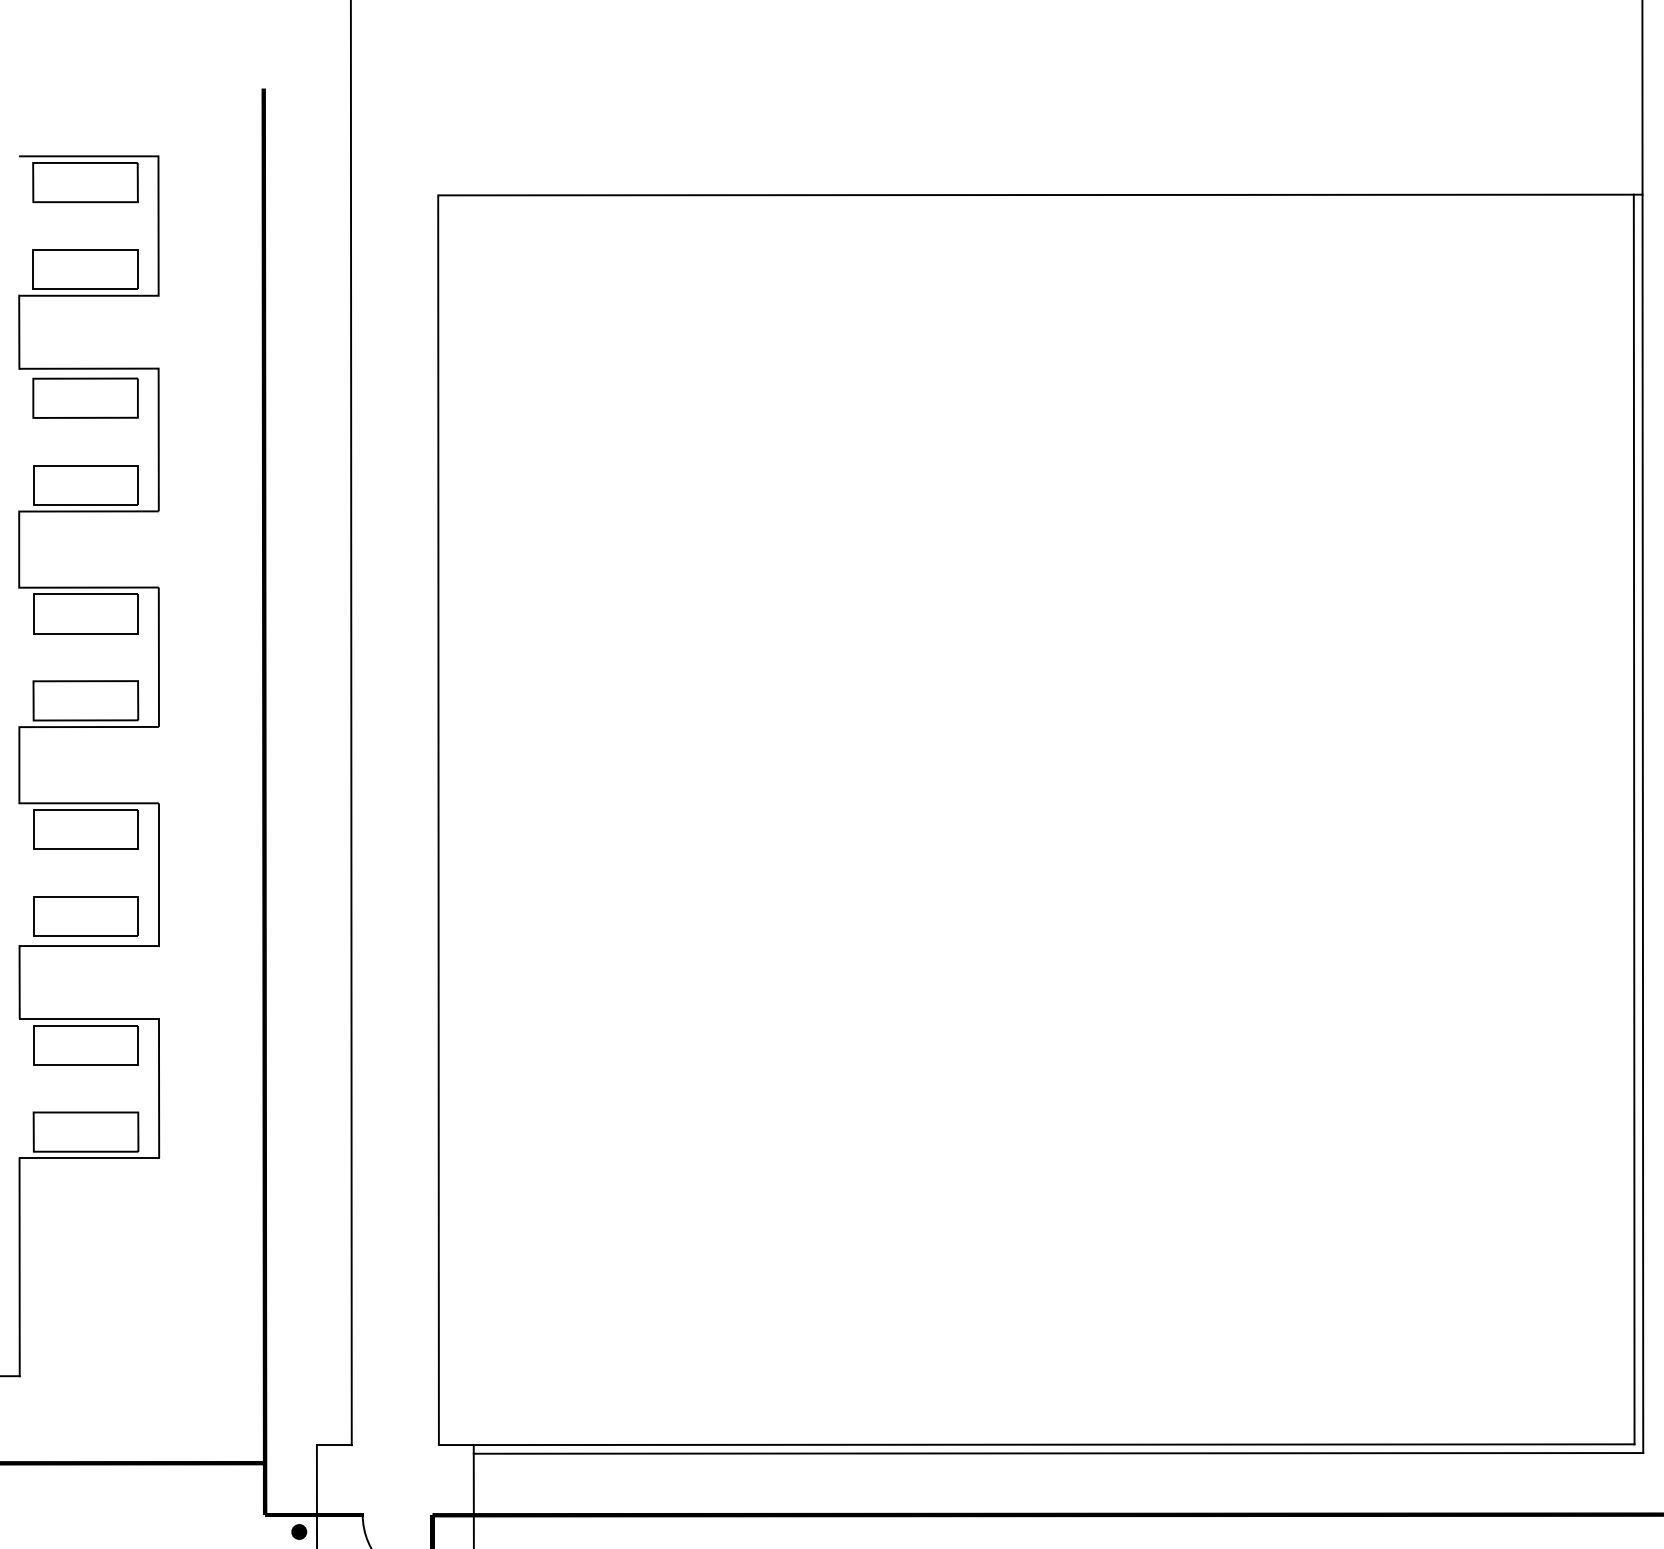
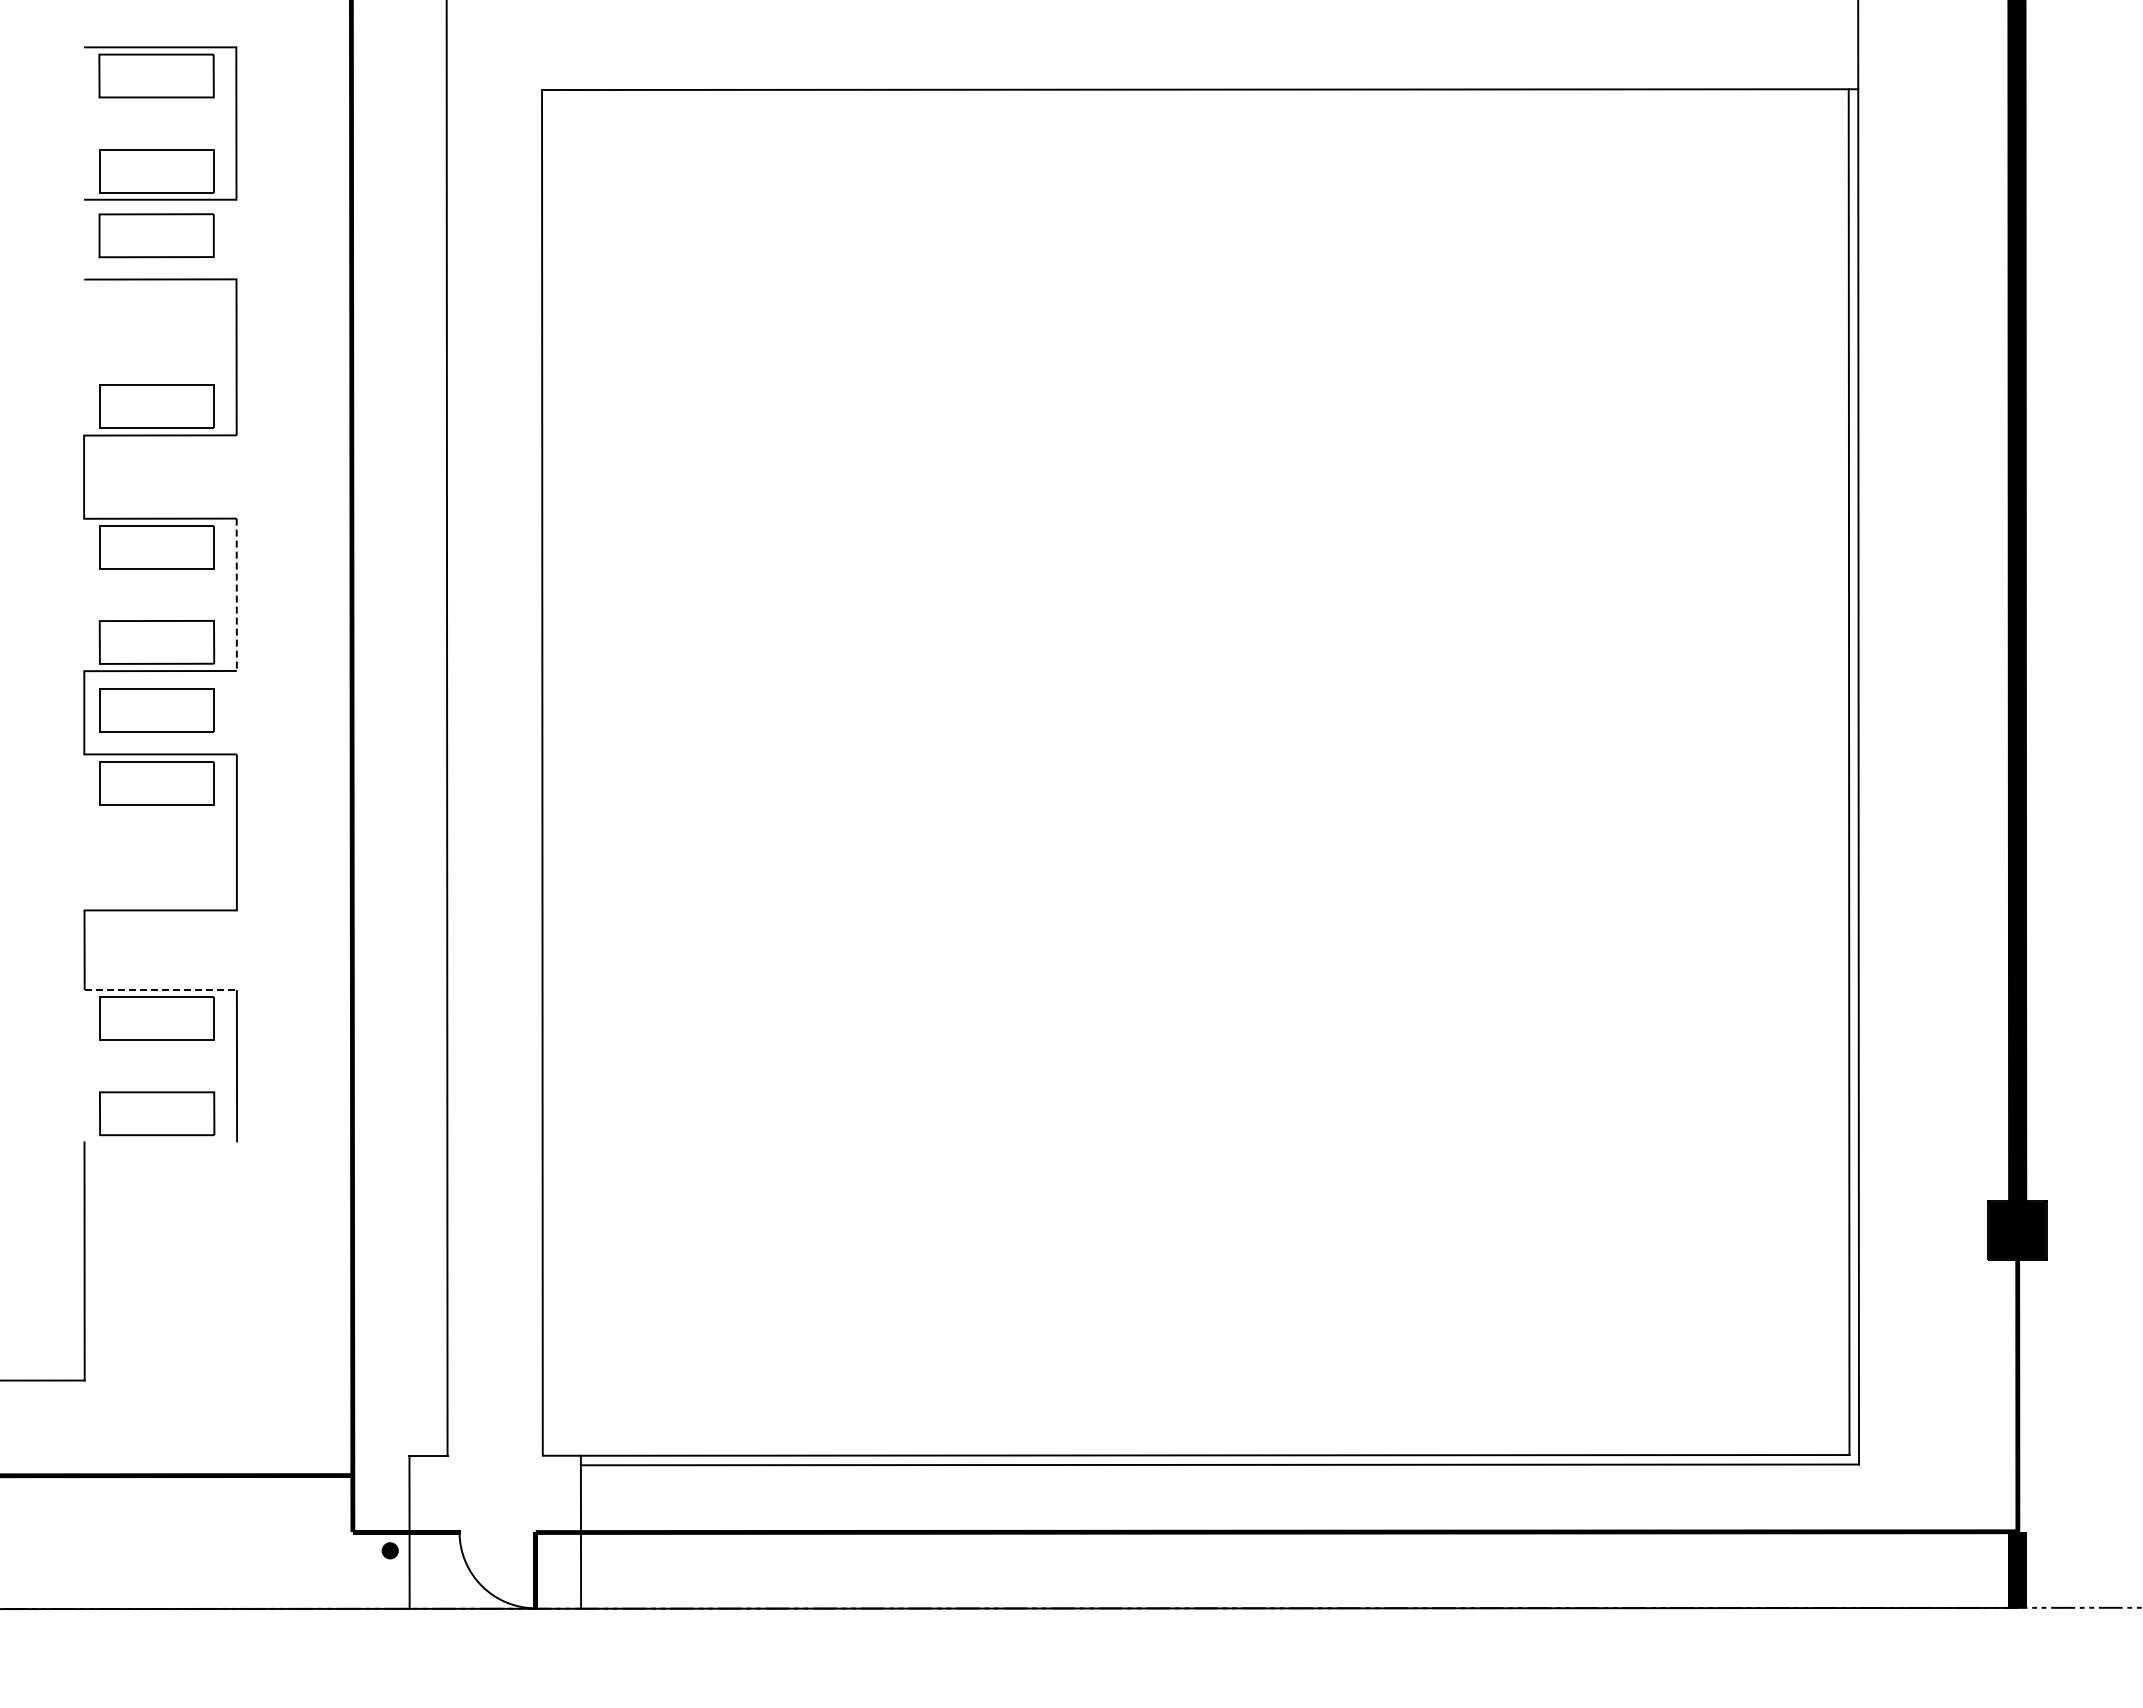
line: (19, 332) -> (84, 239), removed
part: (85, 398) -> (156, 235), moved
line: (158, 657) -> (236, 595), solid -> dashed
part: (85, 916) -> (156, 710), moved
line: (90, 1019) -> (161, 990), solid -> dashed
line: (89, 1158) -> (160, 1142), removed

